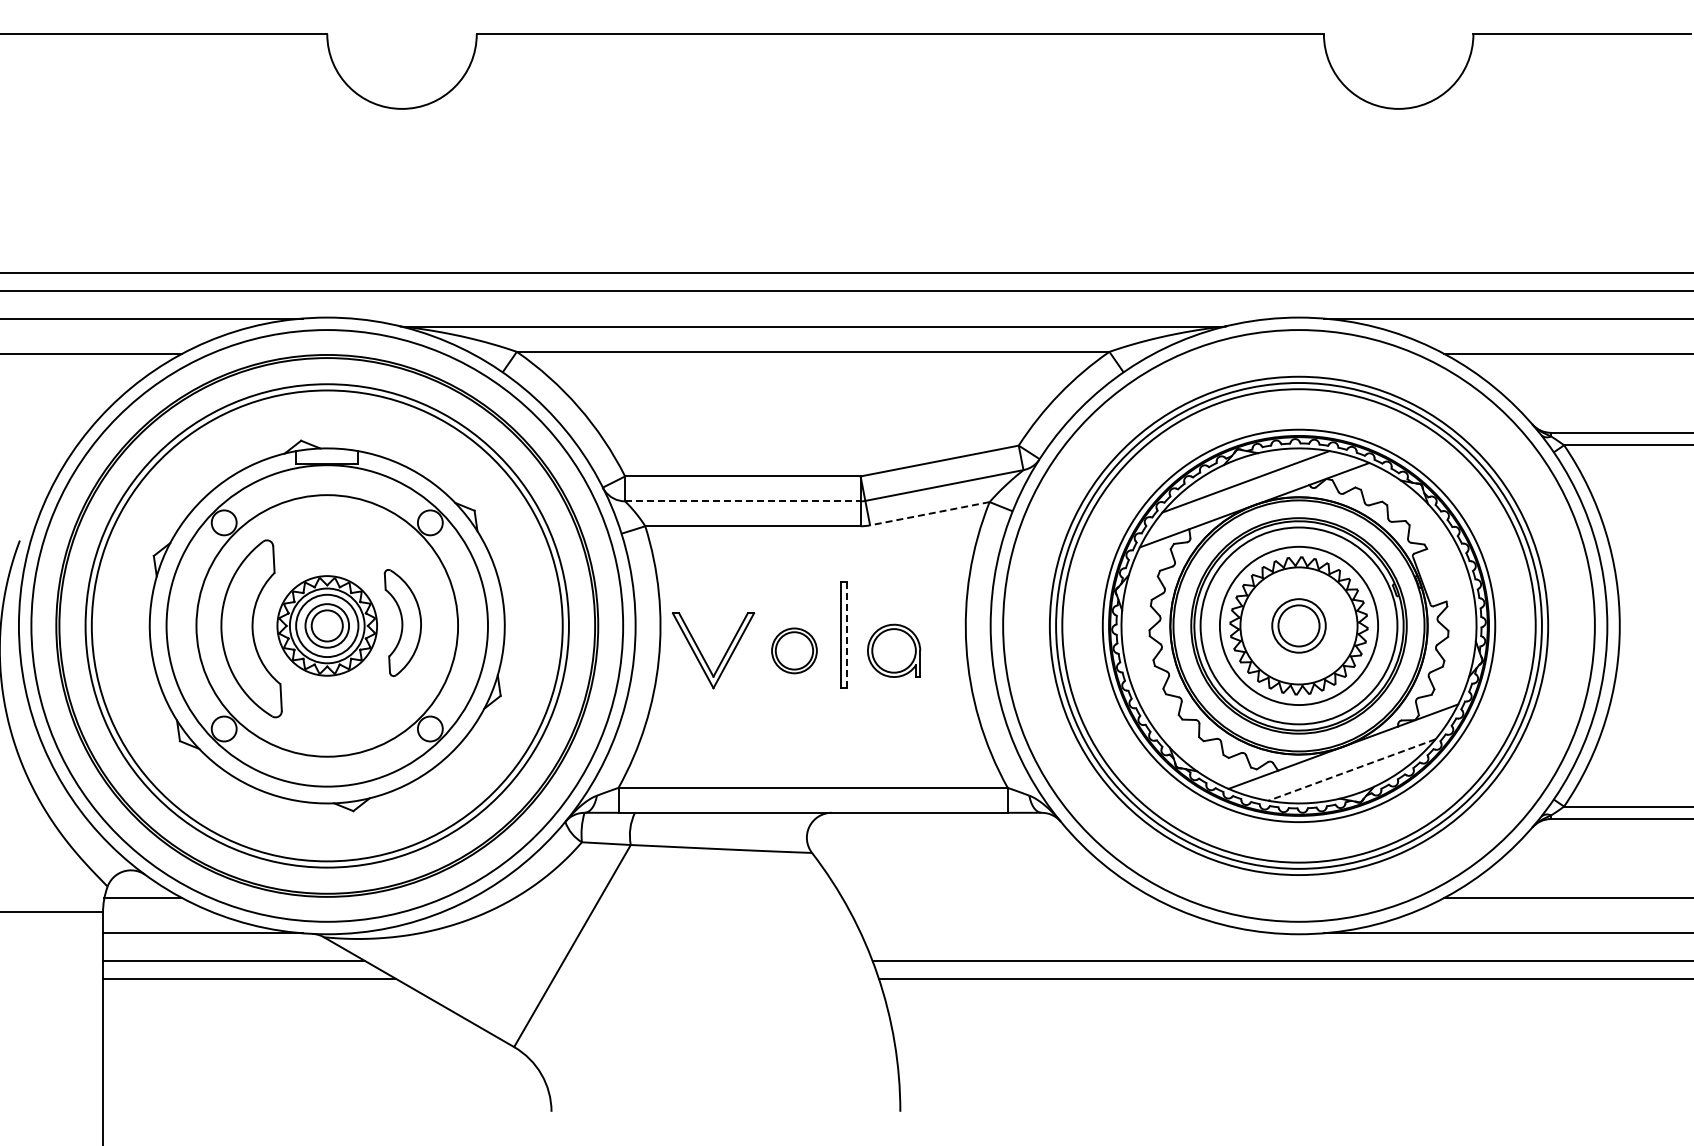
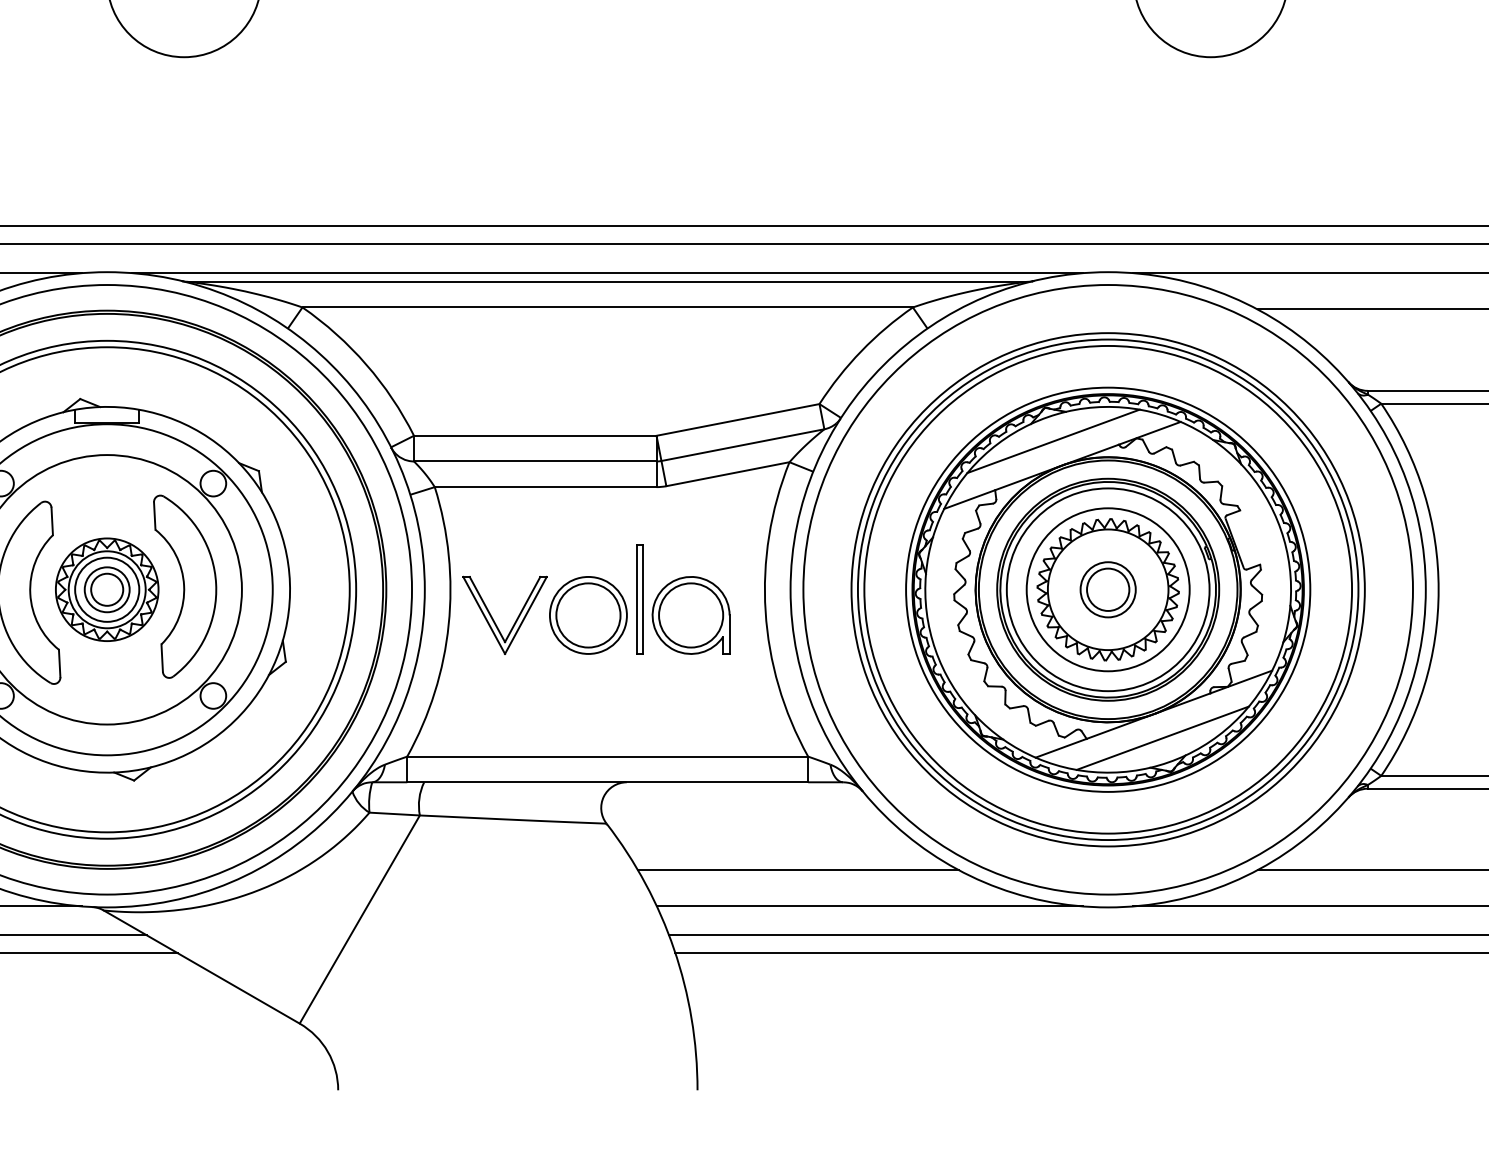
line: (812, 318) -> (607, 273), added
line: (742, 501) -> (534, 461), dashed -> solid
line: (929, 513) -> (727, 473), dashed -> solid
part: (402, 622) -> (184, 586), size x1.67
line: (847, 635) -> (643, 599), dashed -> solid
part: (794, 650) -> (588, 615), size x1.67
part: (893, 650) -> (690, 615), size x1.43
line: (1351, 770) -> (1162, 738), dashed -> solid
line: (998, 898) -> (798, 870), added
line: (1067, 933) -> (869, 906), added

